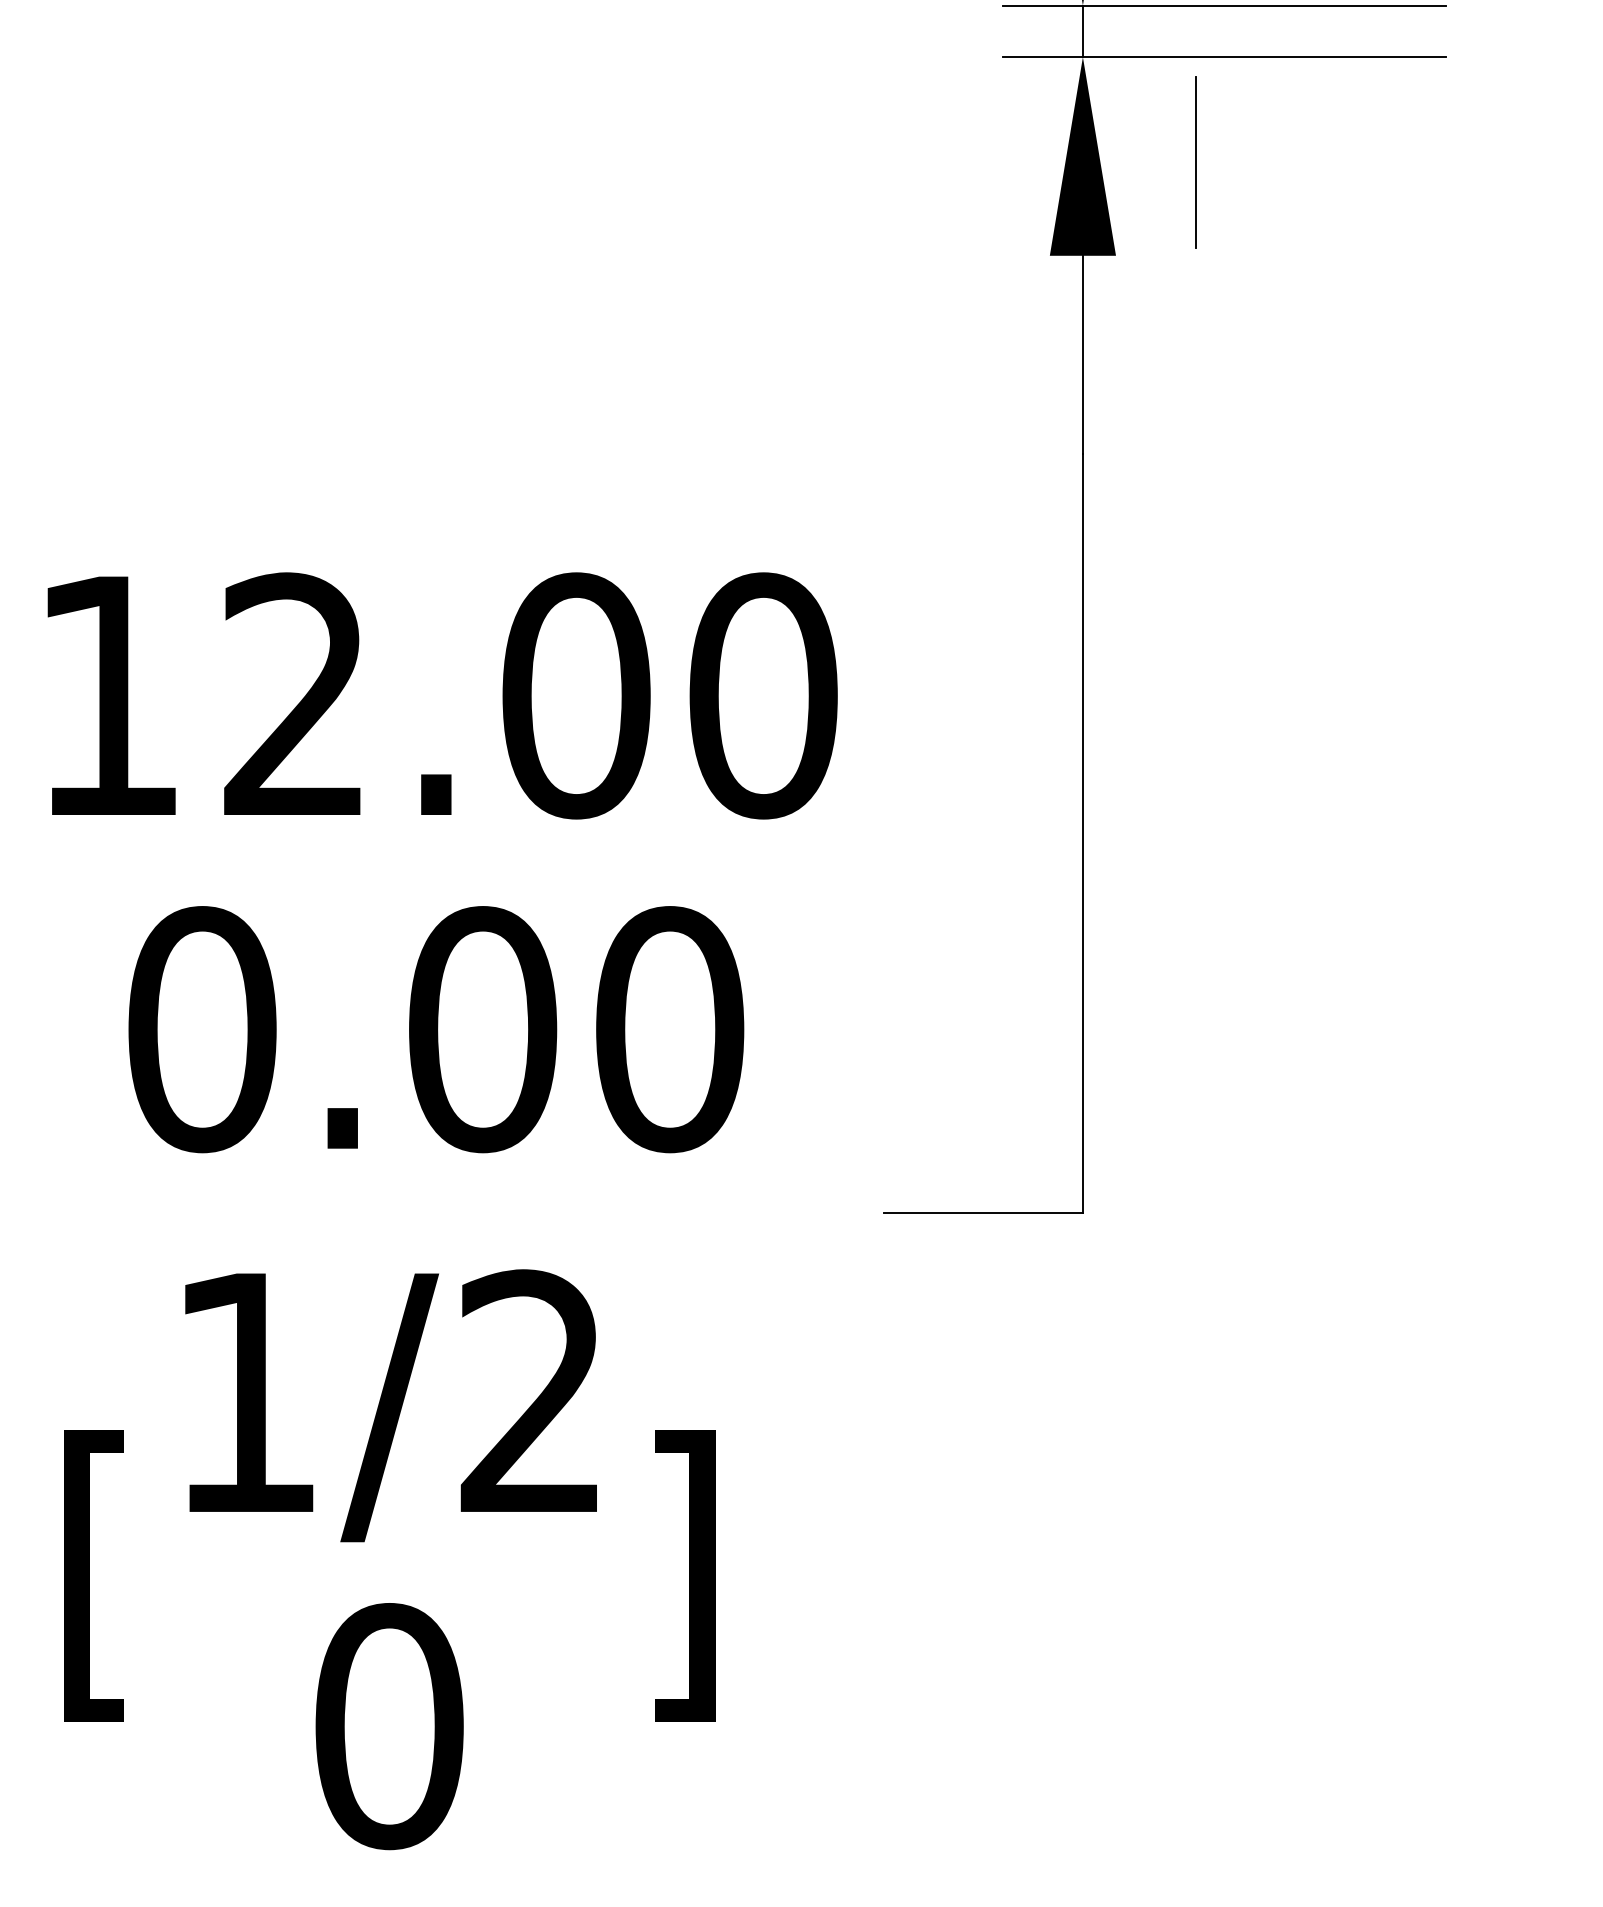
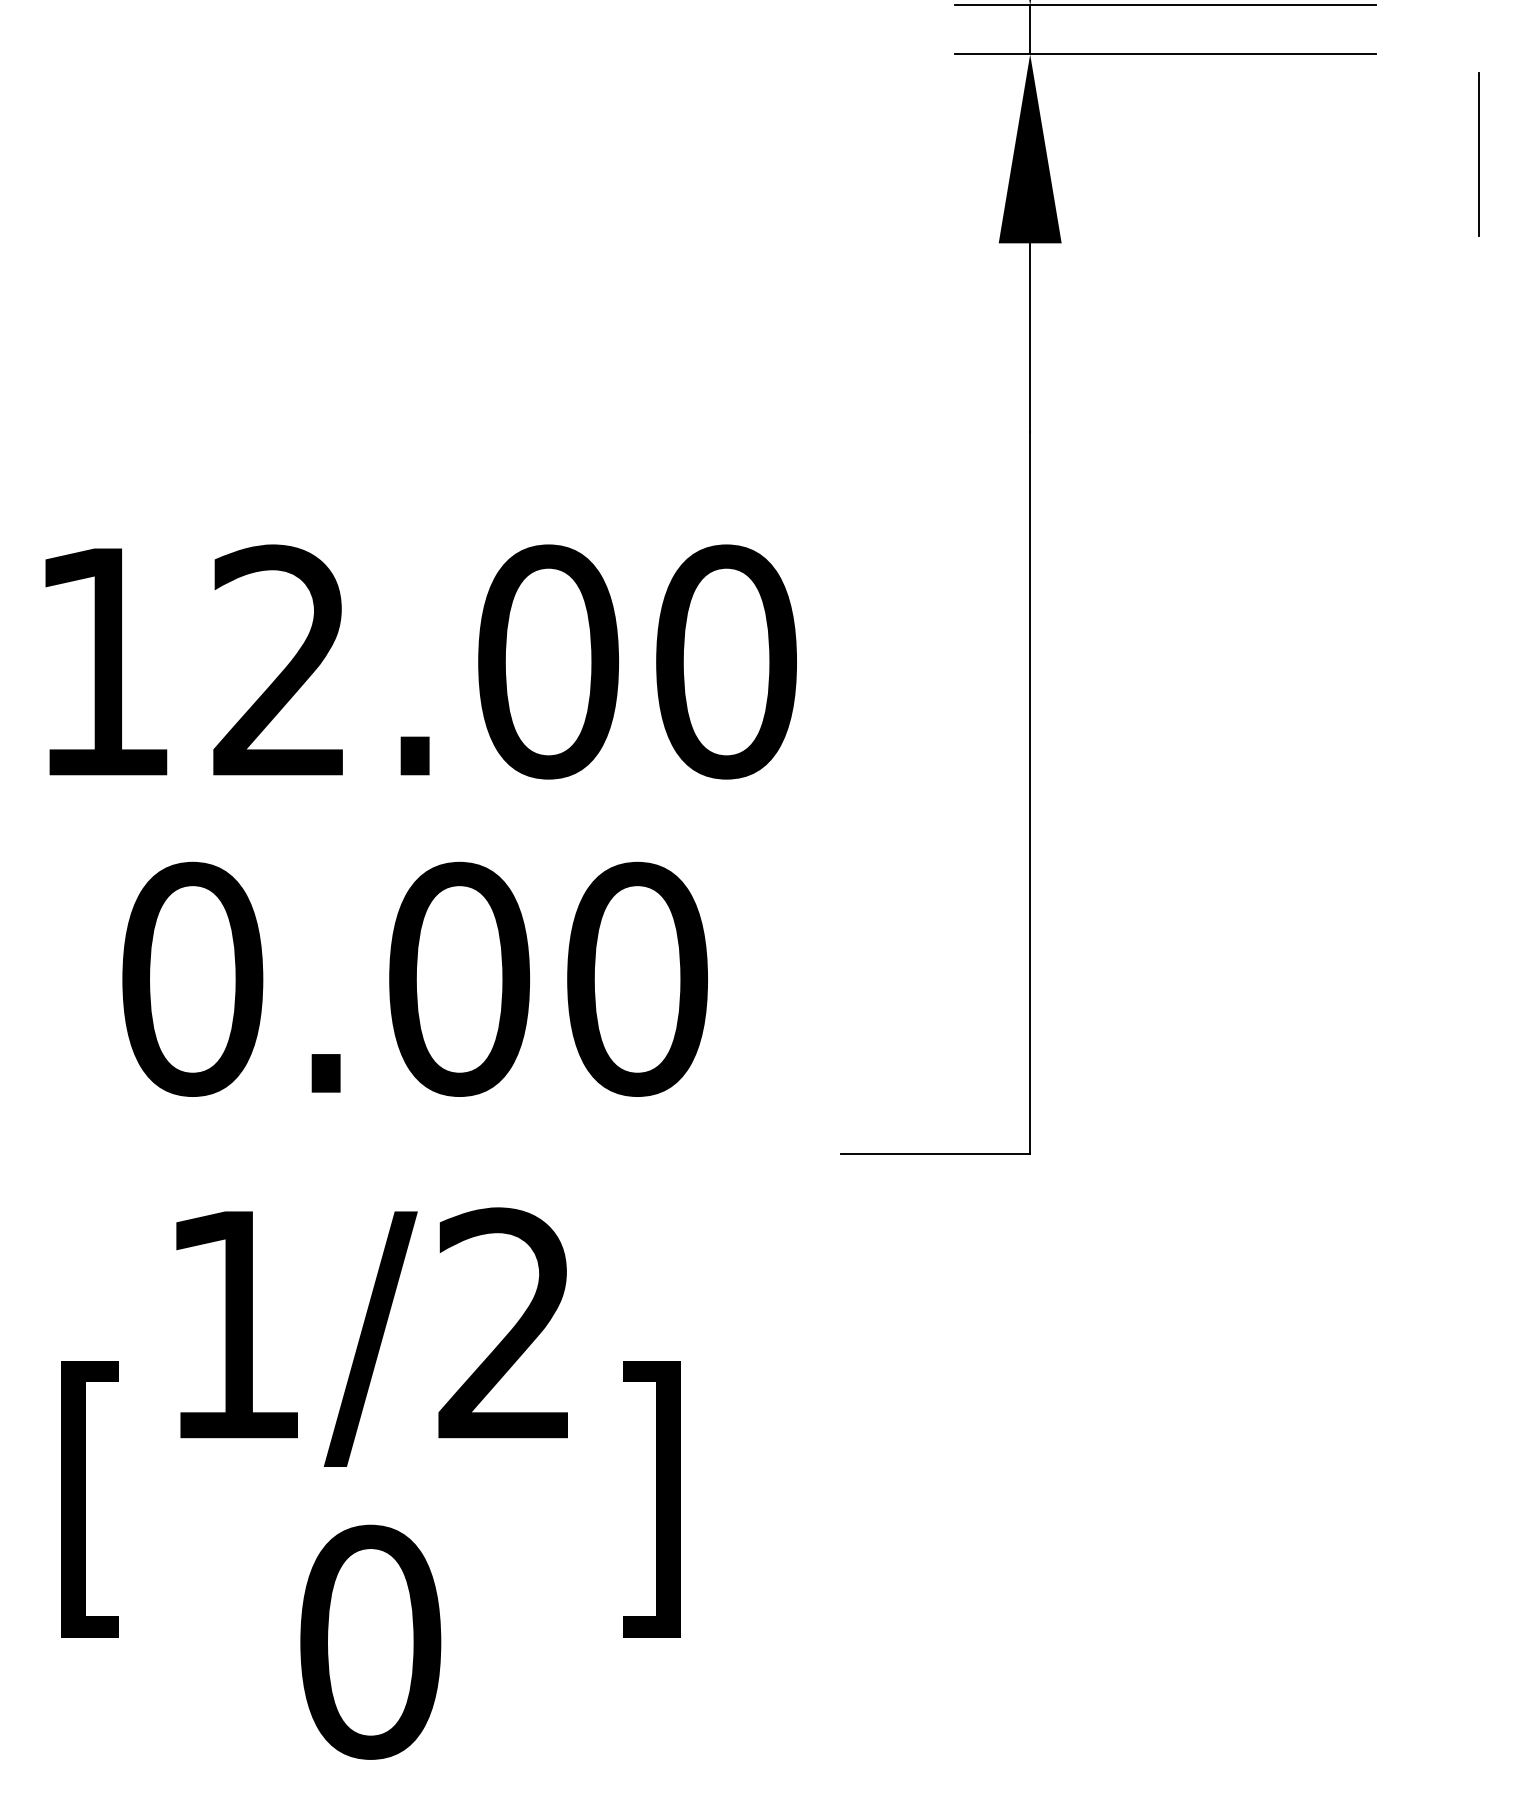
line: (1194, 162) -> (1478, 154), moved

